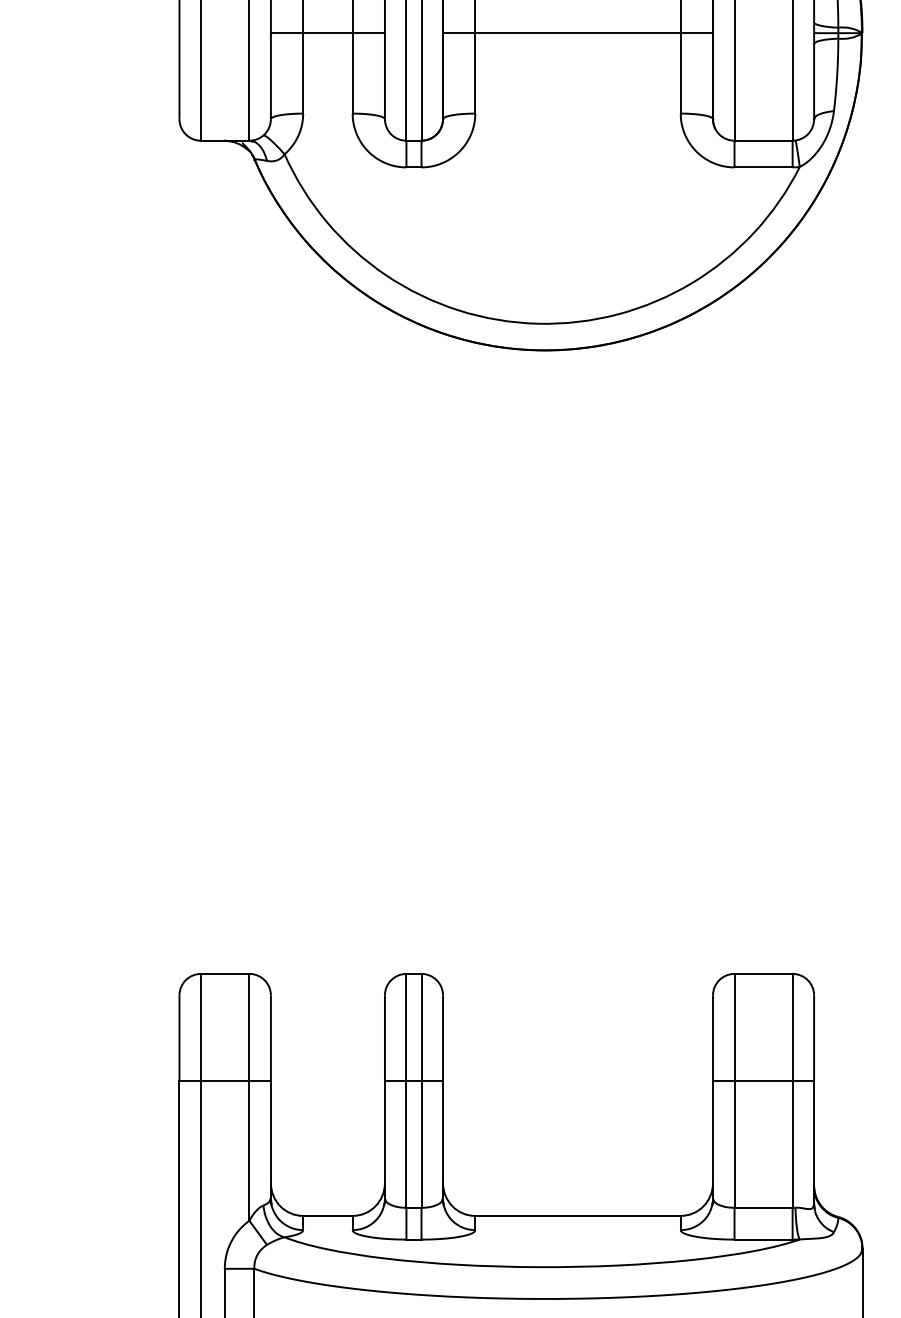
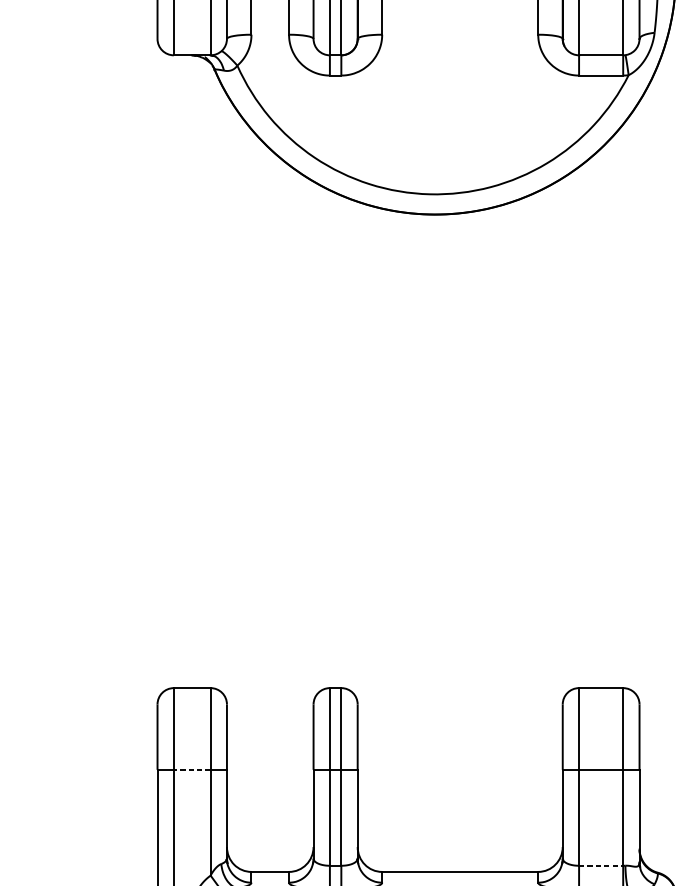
line: (224, 1081) -> (191, 769), solid -> dashed
line: (764, 1207) -> (601, 865), solid -> dashed

